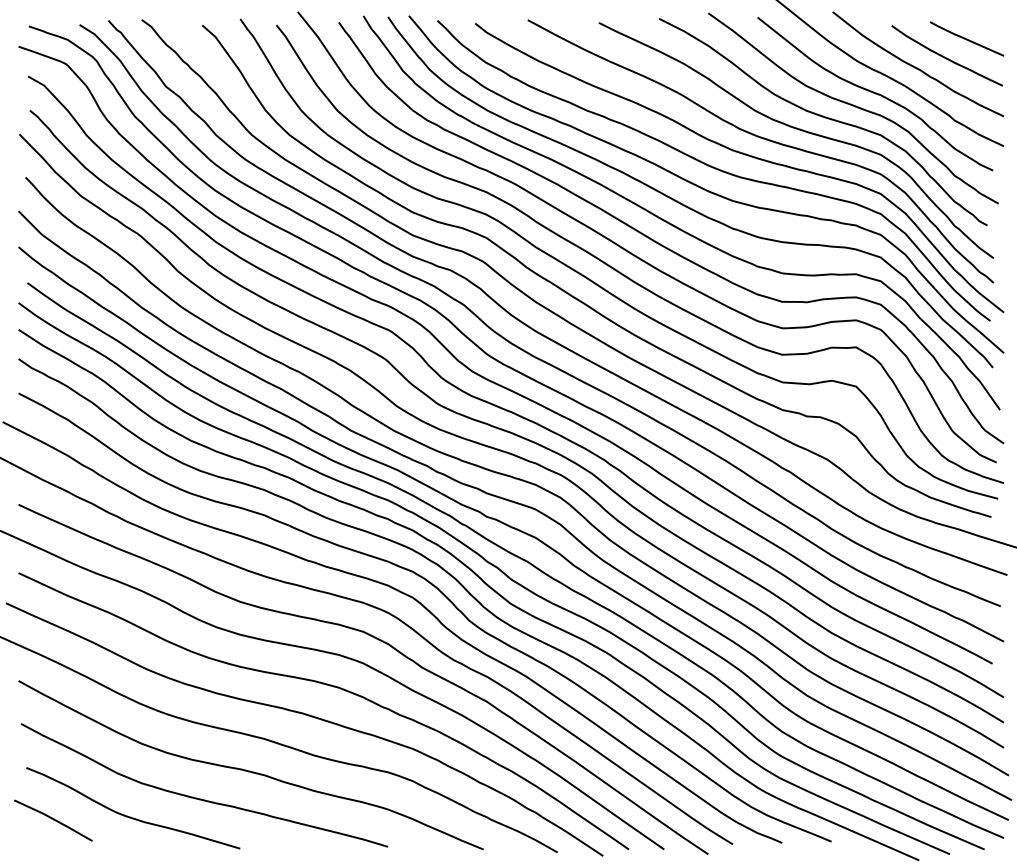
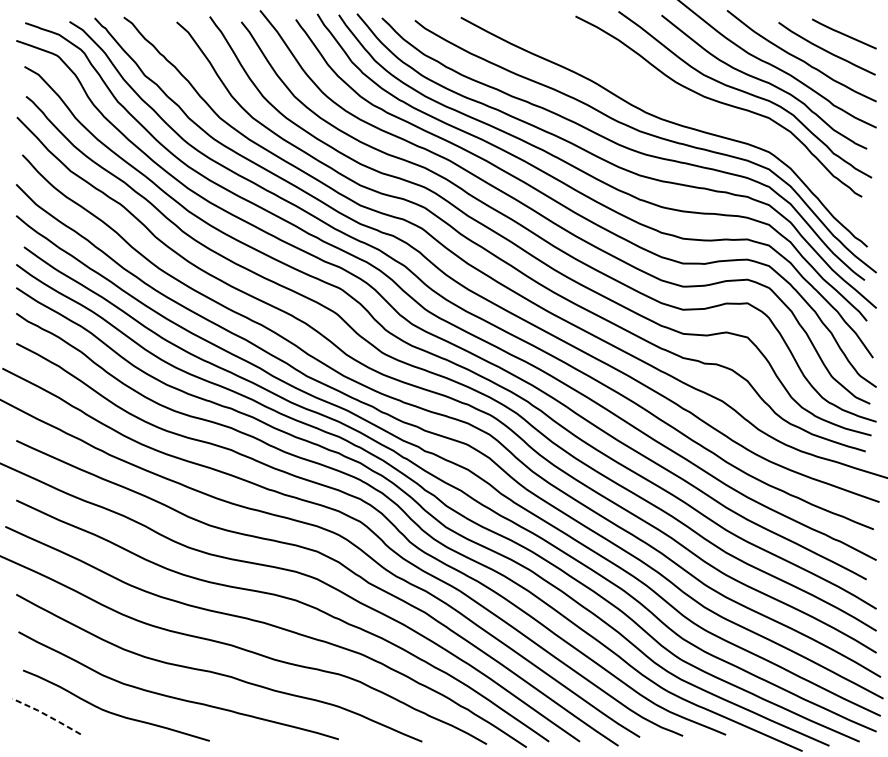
curve: (798, 130) -> (697, 113), removed
line: (54, 819) -> (47, 715), solid -> dashed

